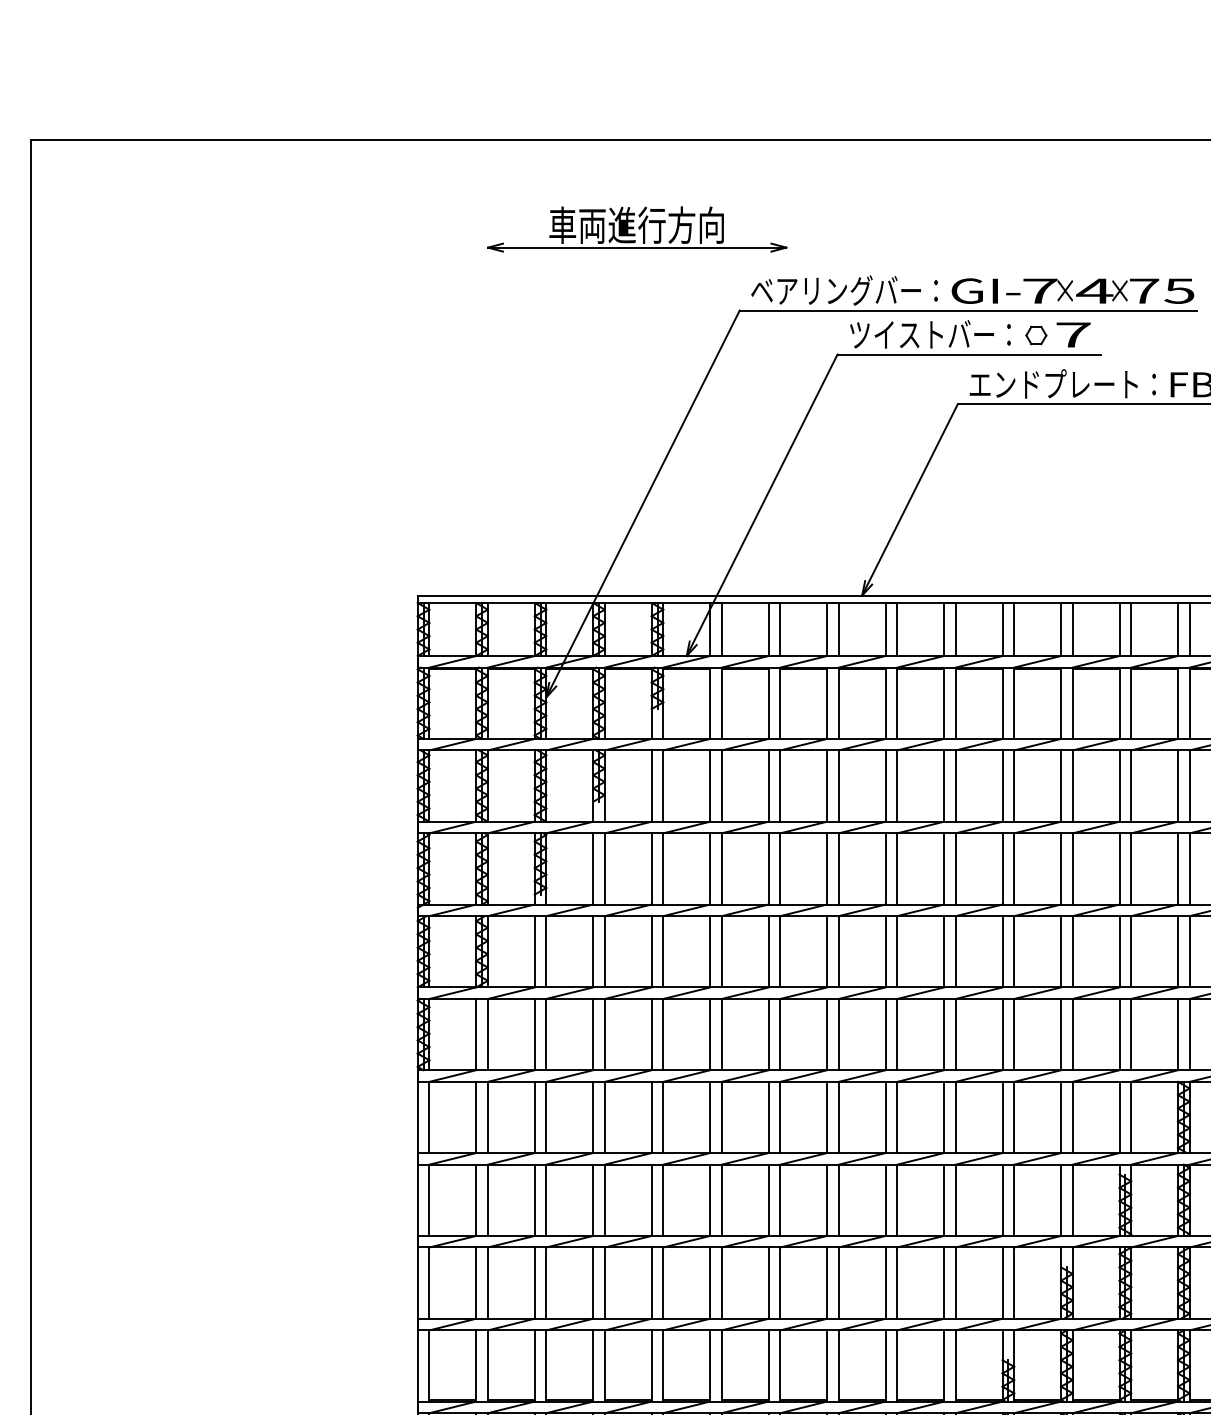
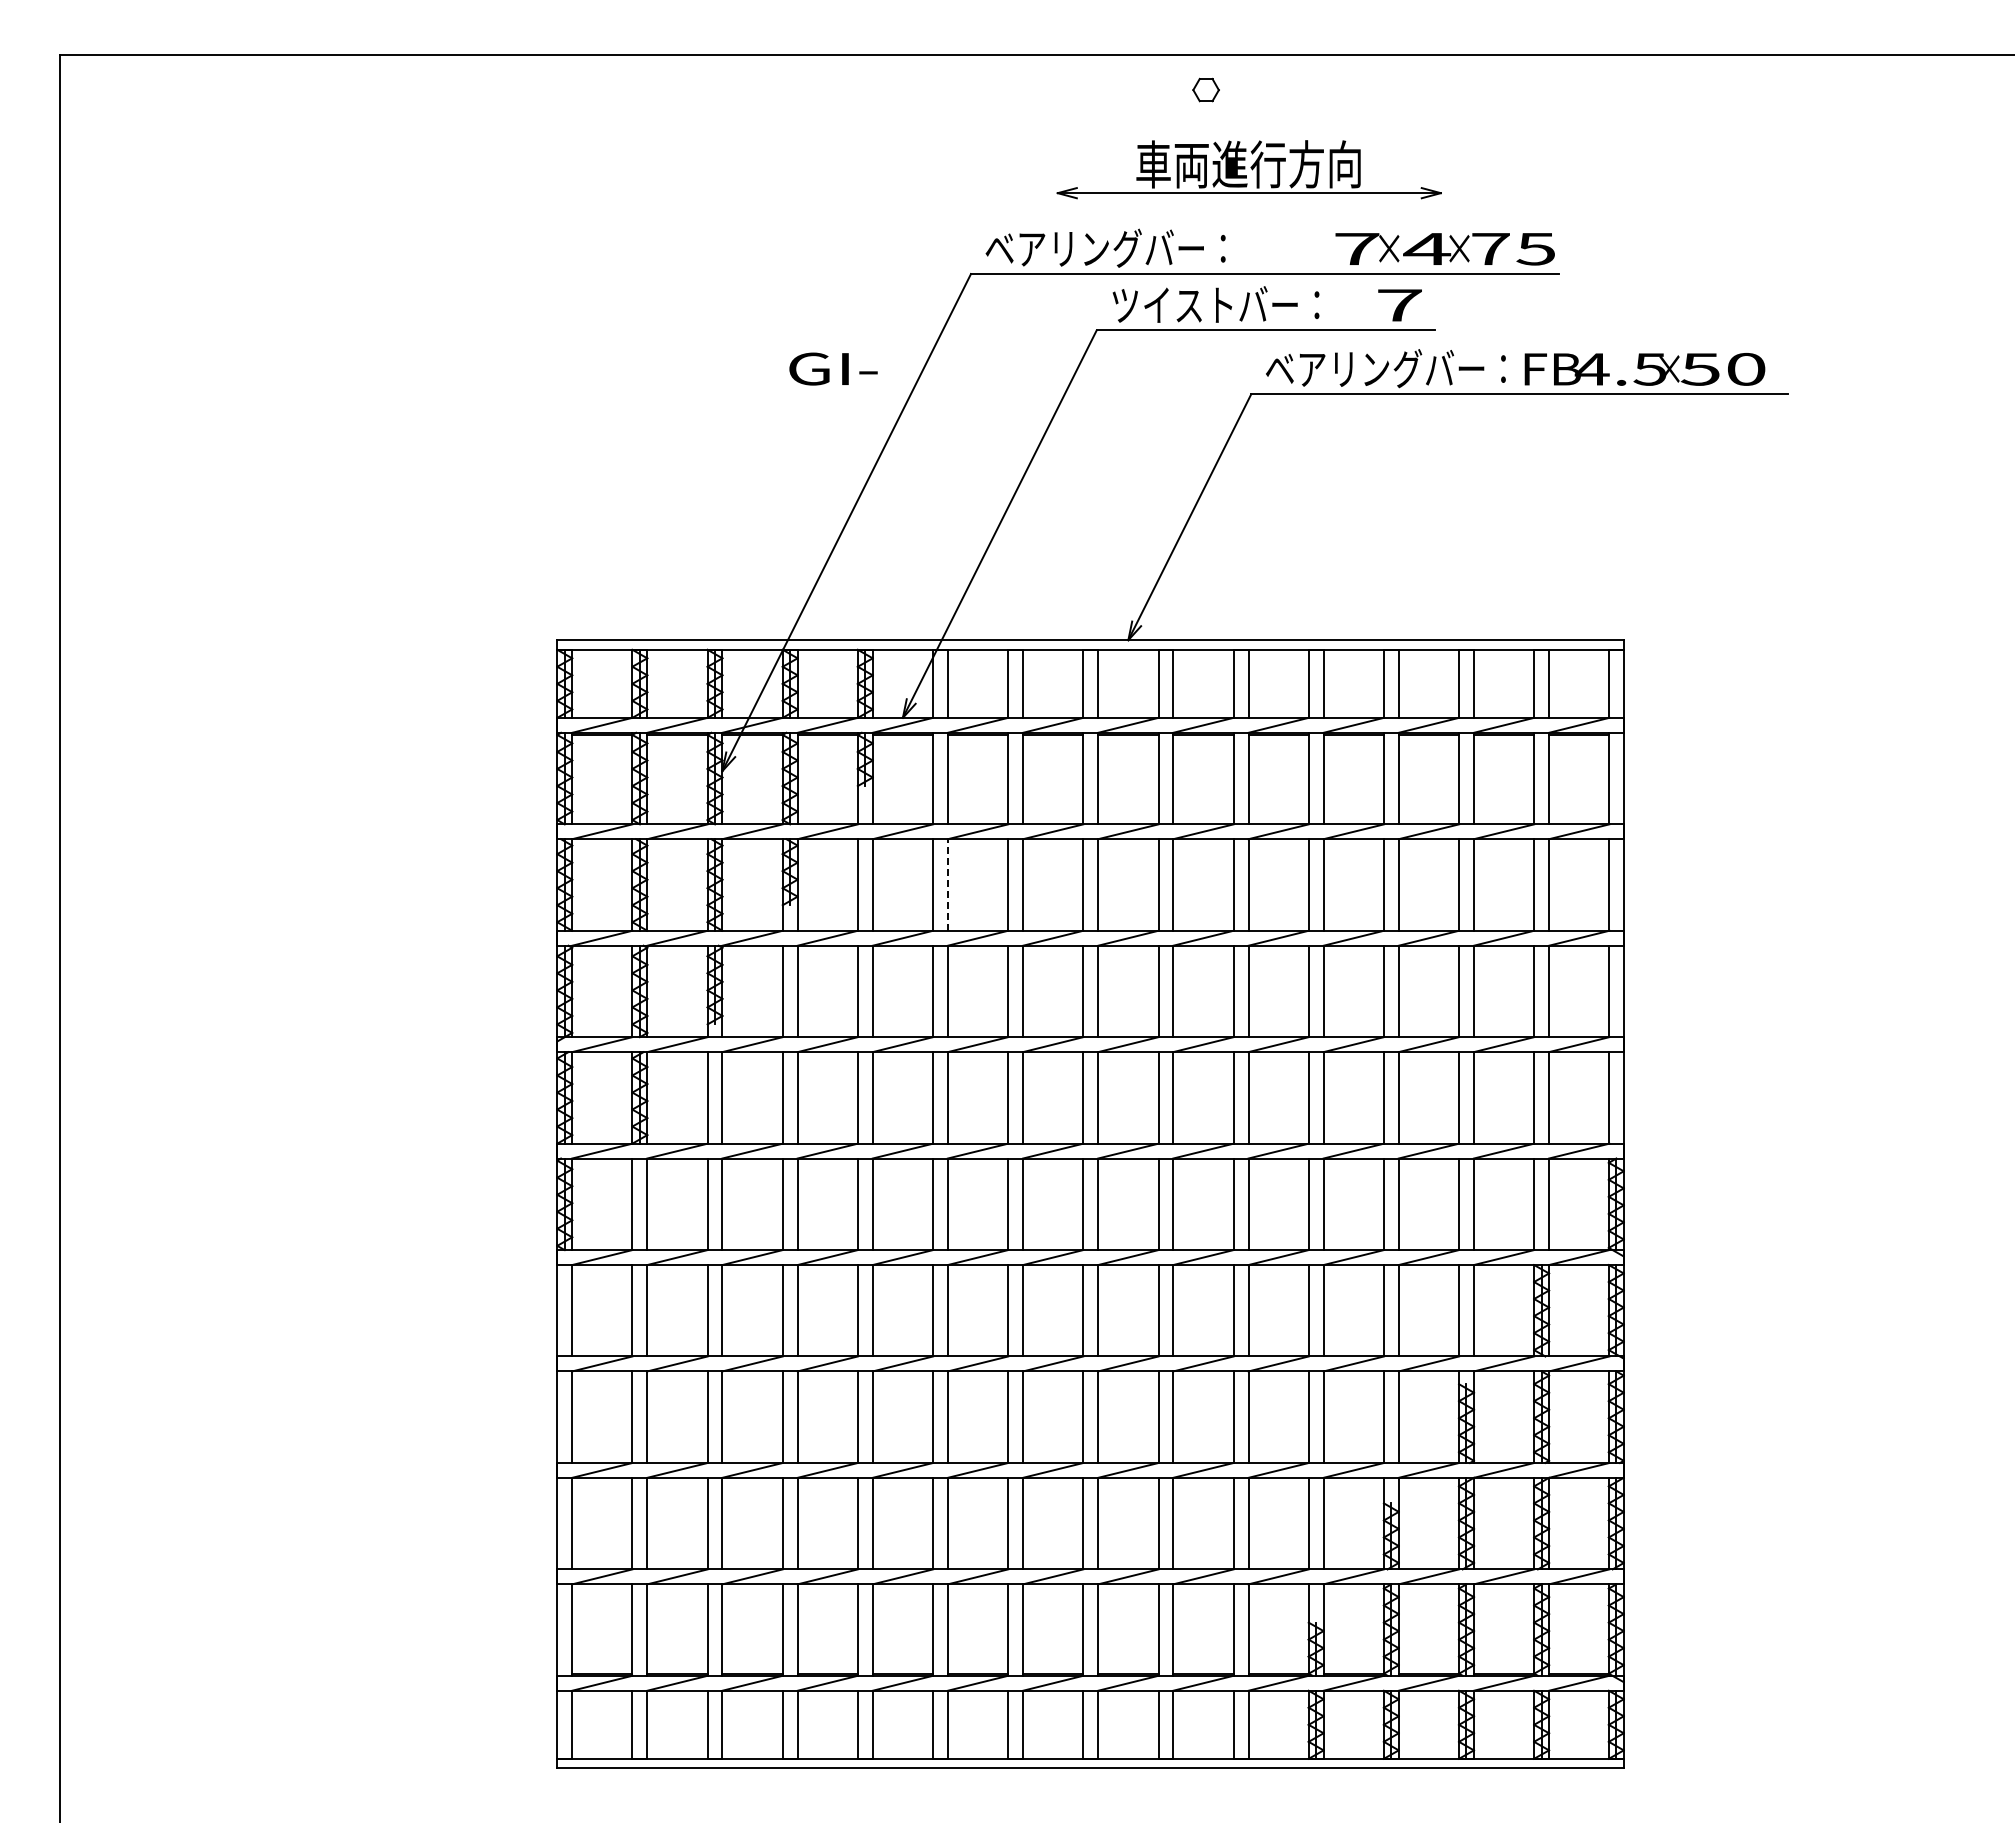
part: (636, 229) -> (1248, 169), moved
text: (986, 290) -> (833, 368), moved
part: (1035, 335) -> (1205, 89), moved
text: (1054, 384) -> (1375, 368), エンドプレート： -> ベアリングバー：
line: (721, 785) -> (947, 884), solid -> dashed

